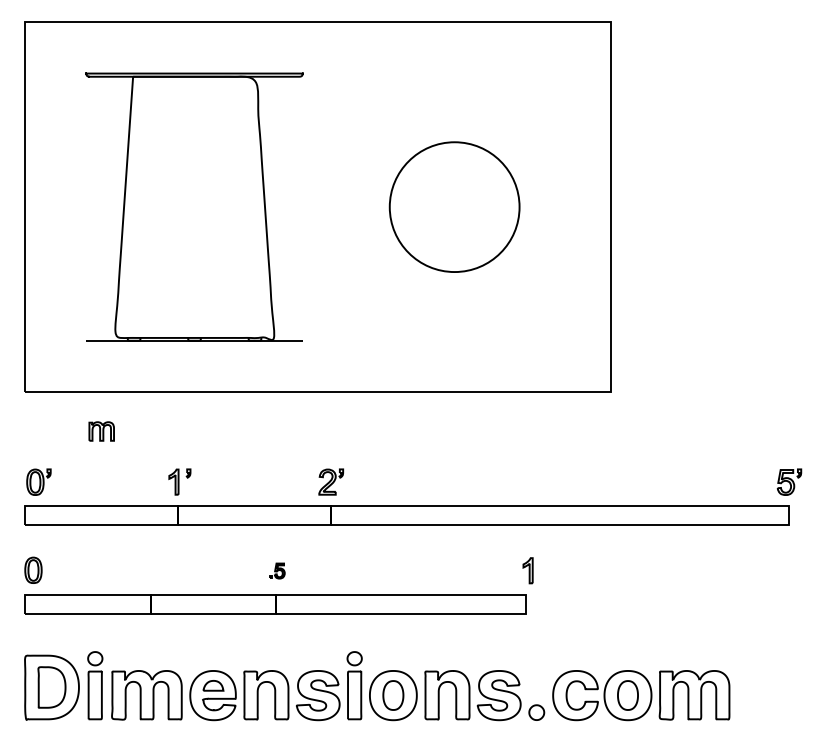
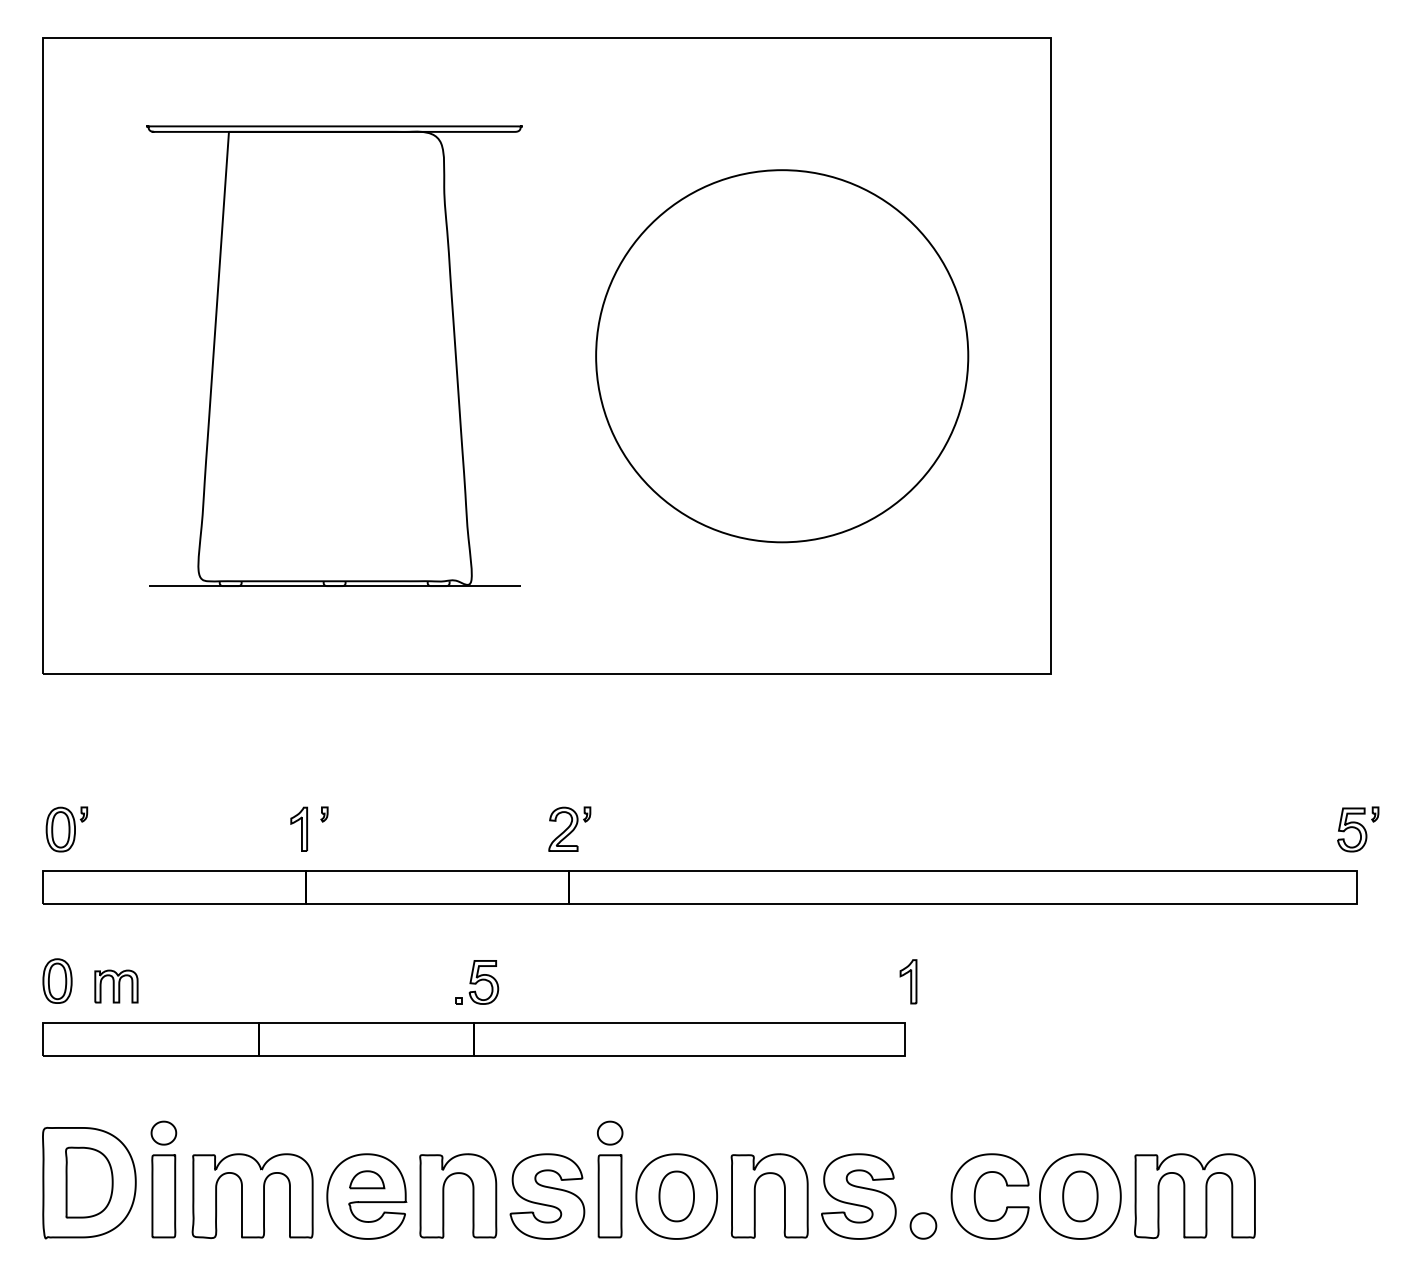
circle: (454, 207) -> (781, 356), size x1.67
part: (101, 431) -> (116, 986), moved
part: (277, 570) -> (477, 981), size x1.67

